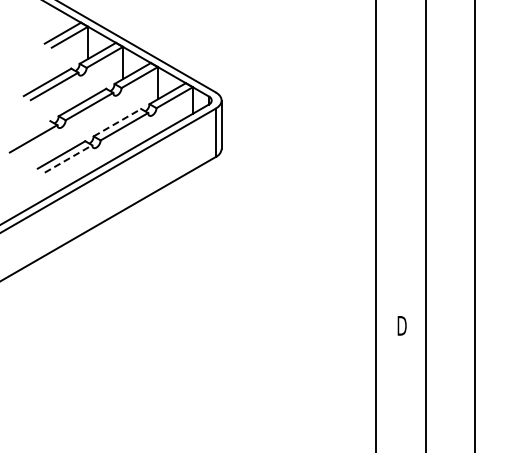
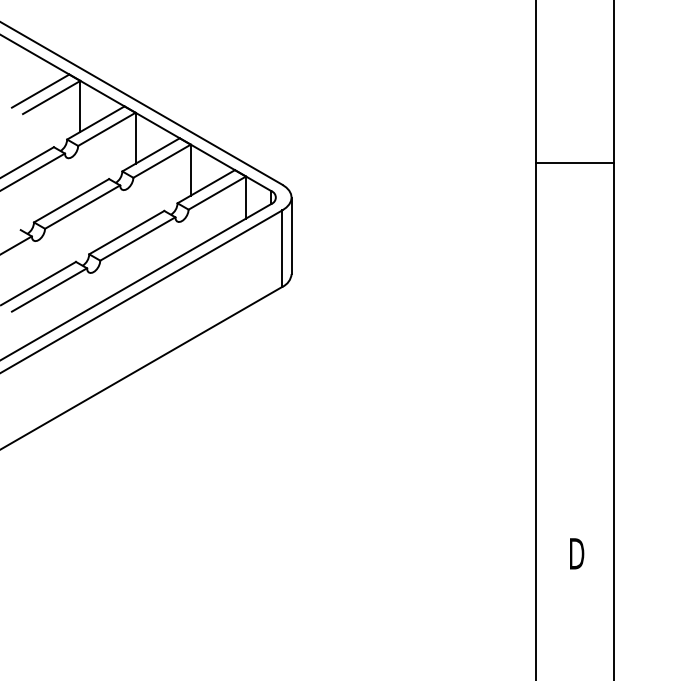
line: (400, 78) -> (574, 162), added
line: (117, 122) -> (126, 232), dashed -> solid
line: (68, 158) -> (49, 289), dashed -> solid

